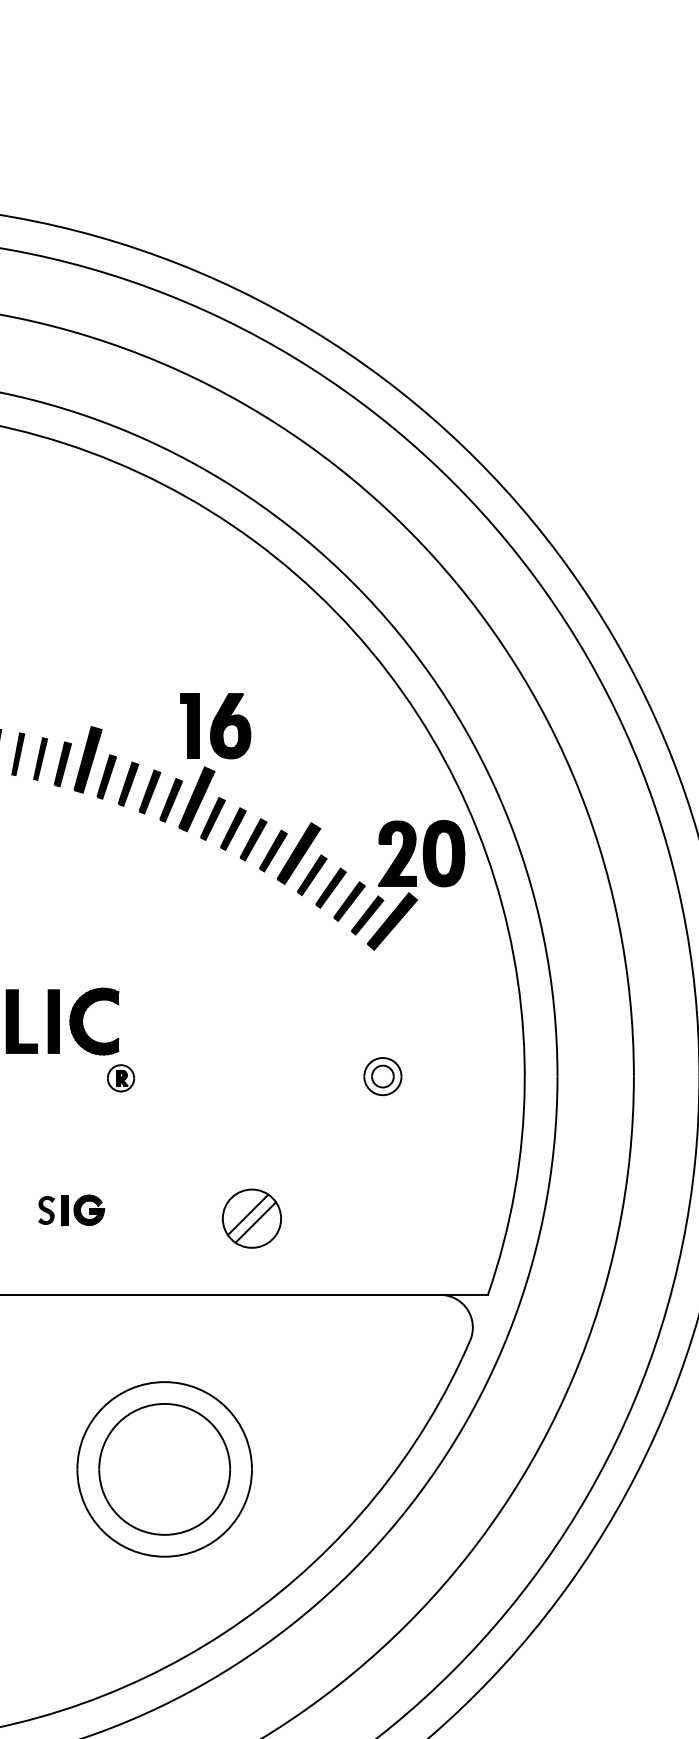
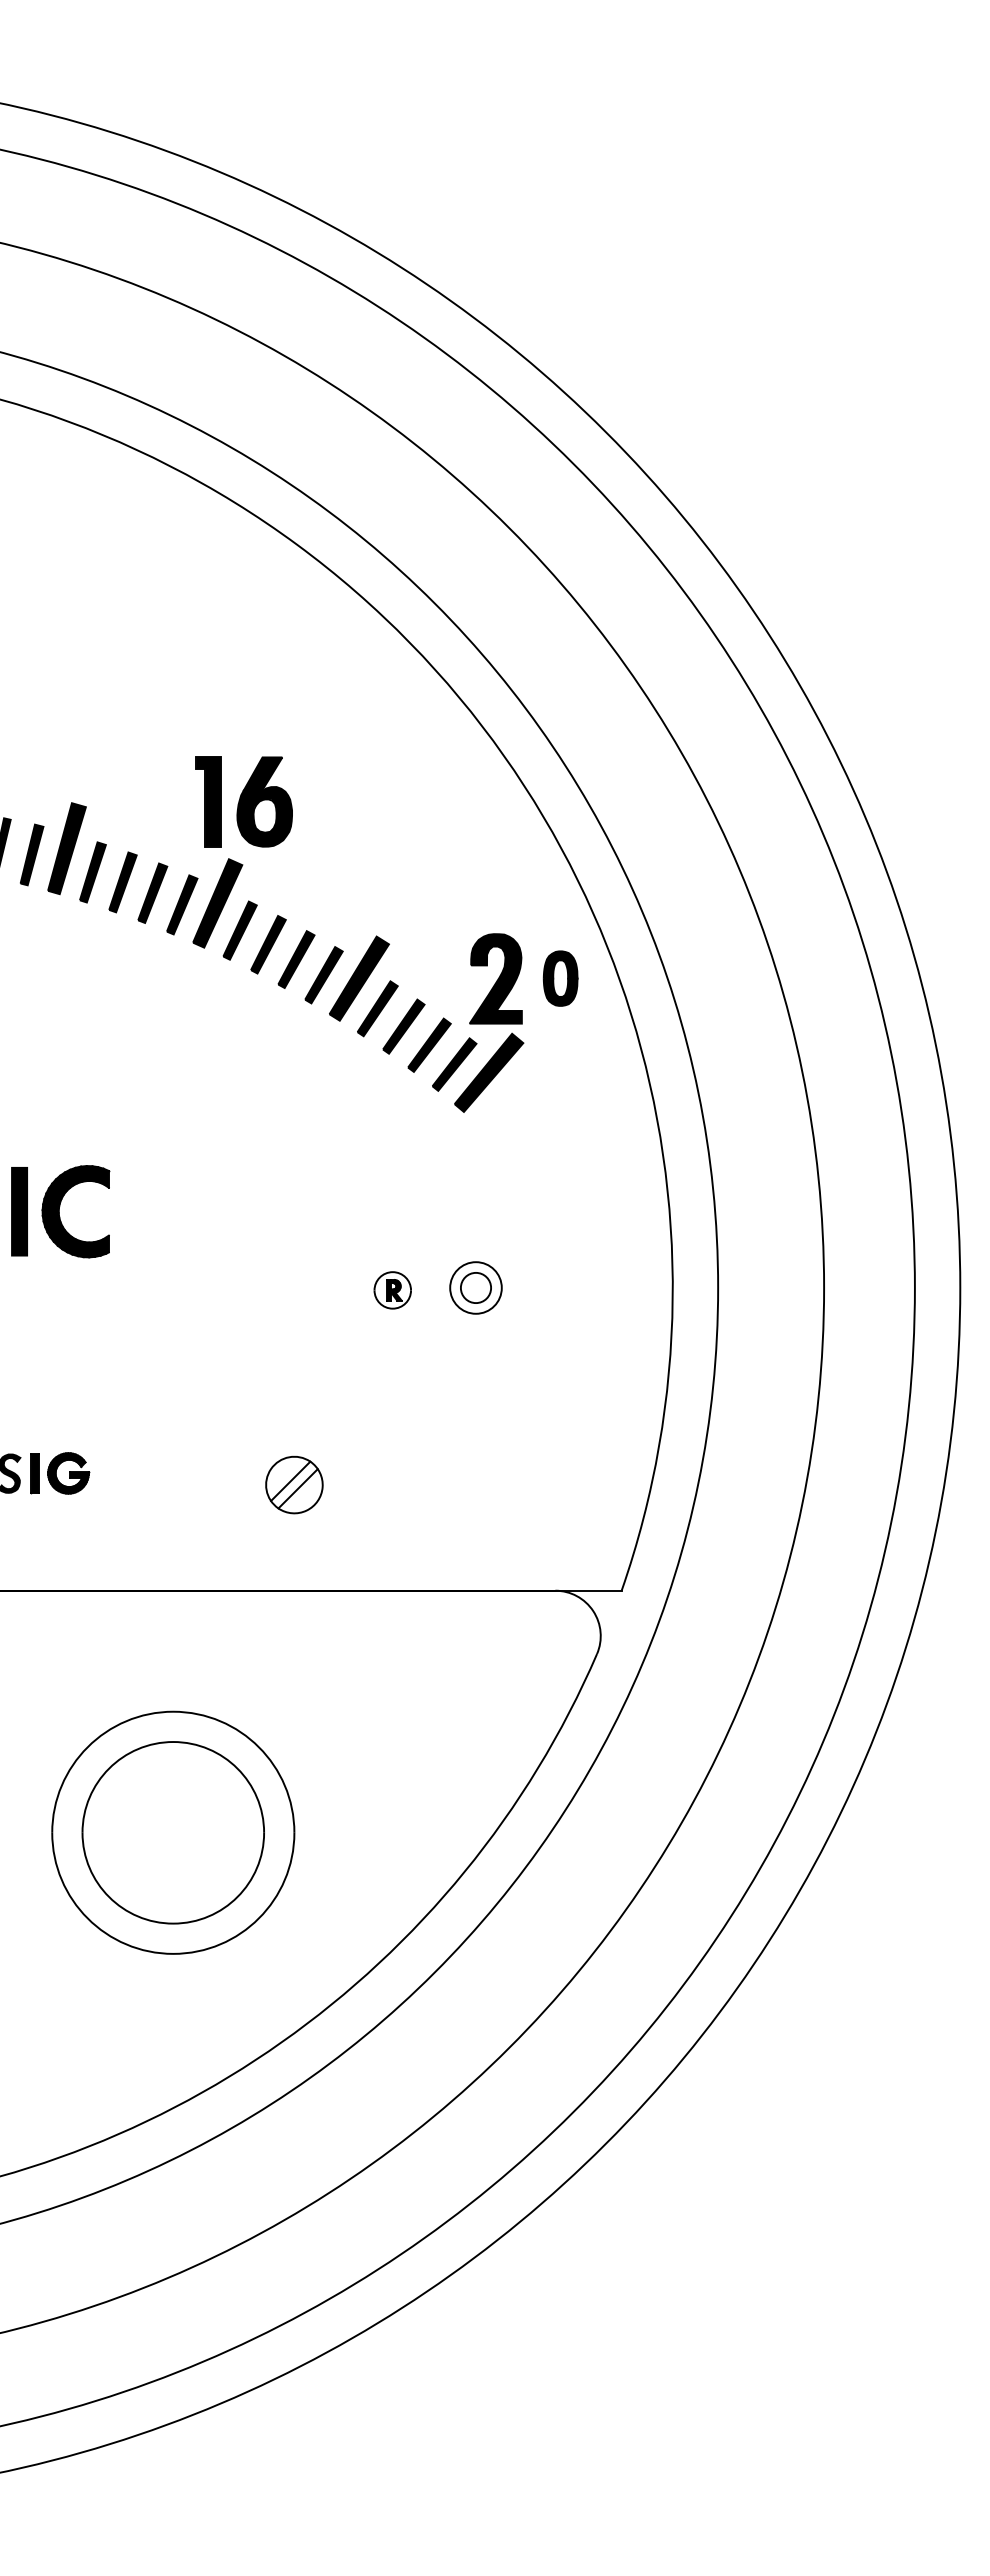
part: (443, 853) -> (560, 978), size x0.6
part: (120, 1078) -> (392, 1290), moved
part: (252, 1218) -> (294, 1484), size x0.7

